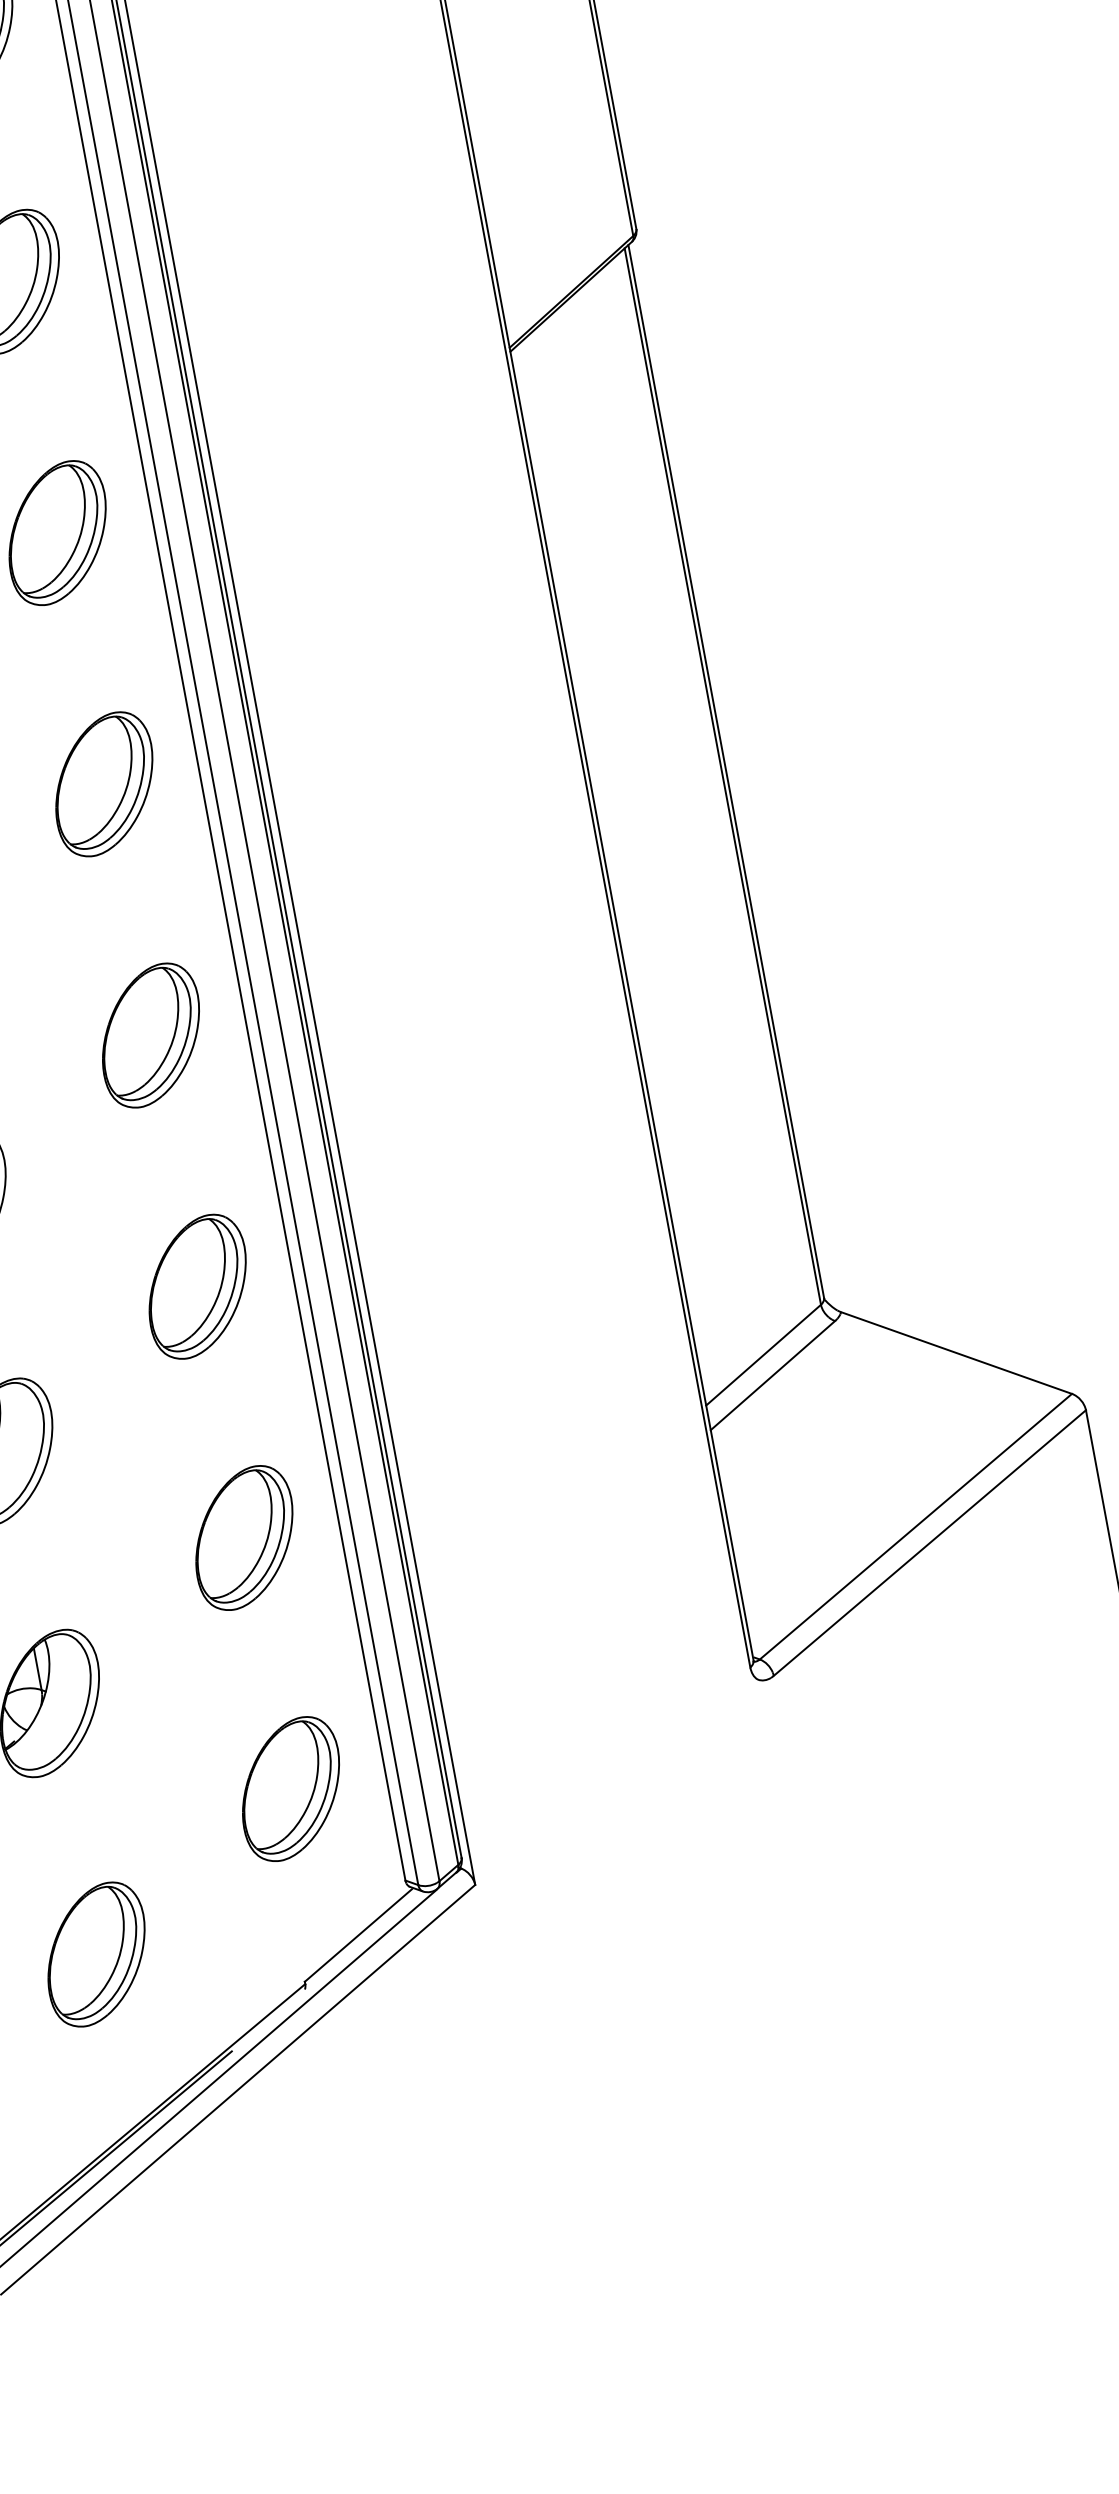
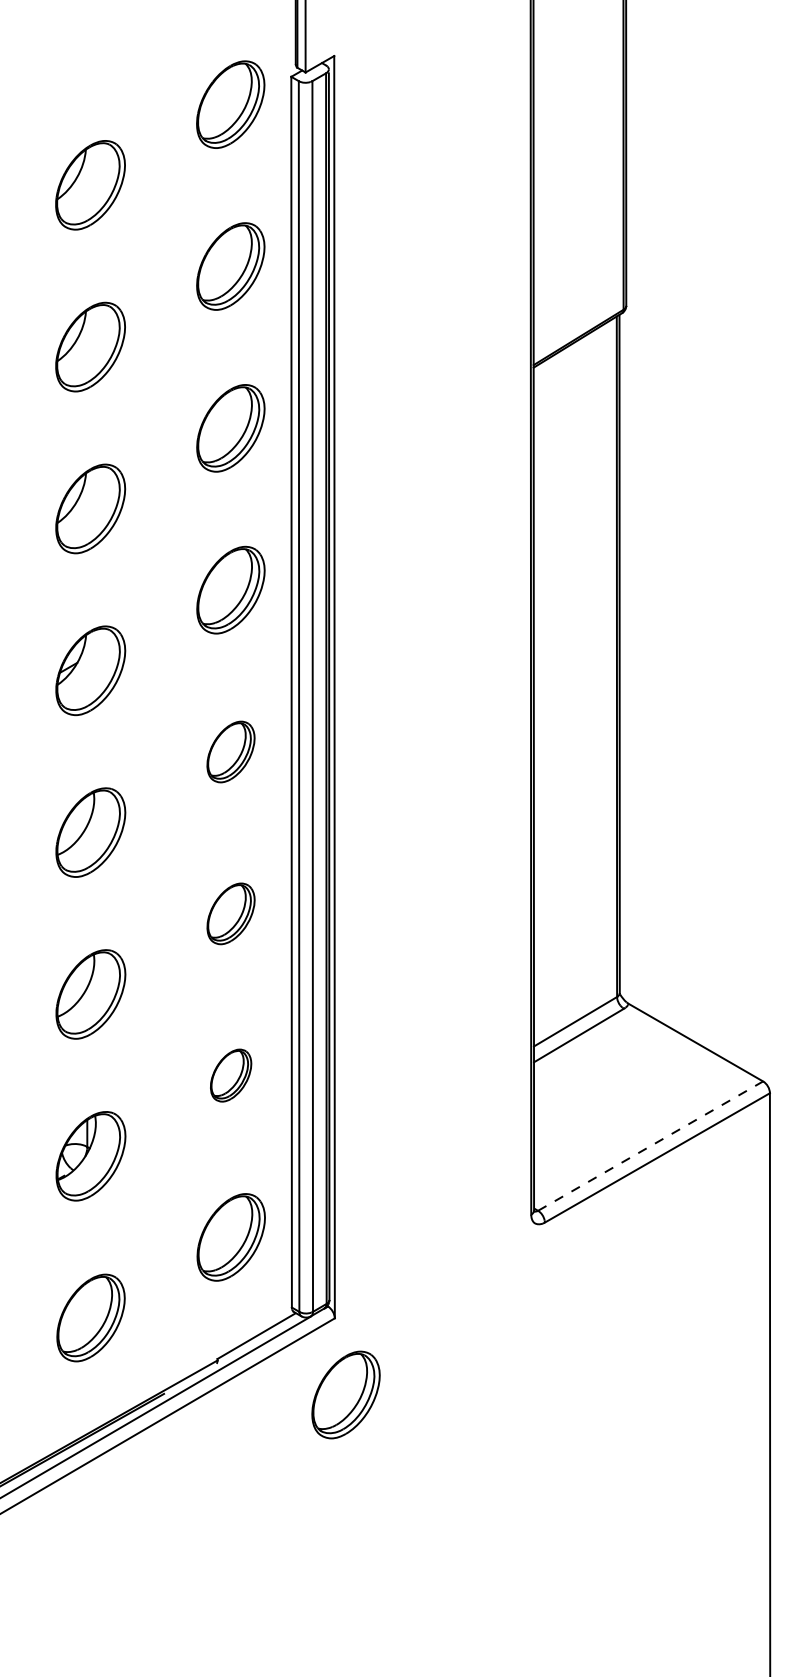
part: (150, 1034) -> (230, 751), size x0.7
part: (196, 1286) -> (230, 913), size x0.7
line: (915, 1527) -> (650, 1146), solid -> dashed
part: (243, 1537) -> (230, 1075), size x0.6
part: (513, 2000) -> (345, 1394), added

